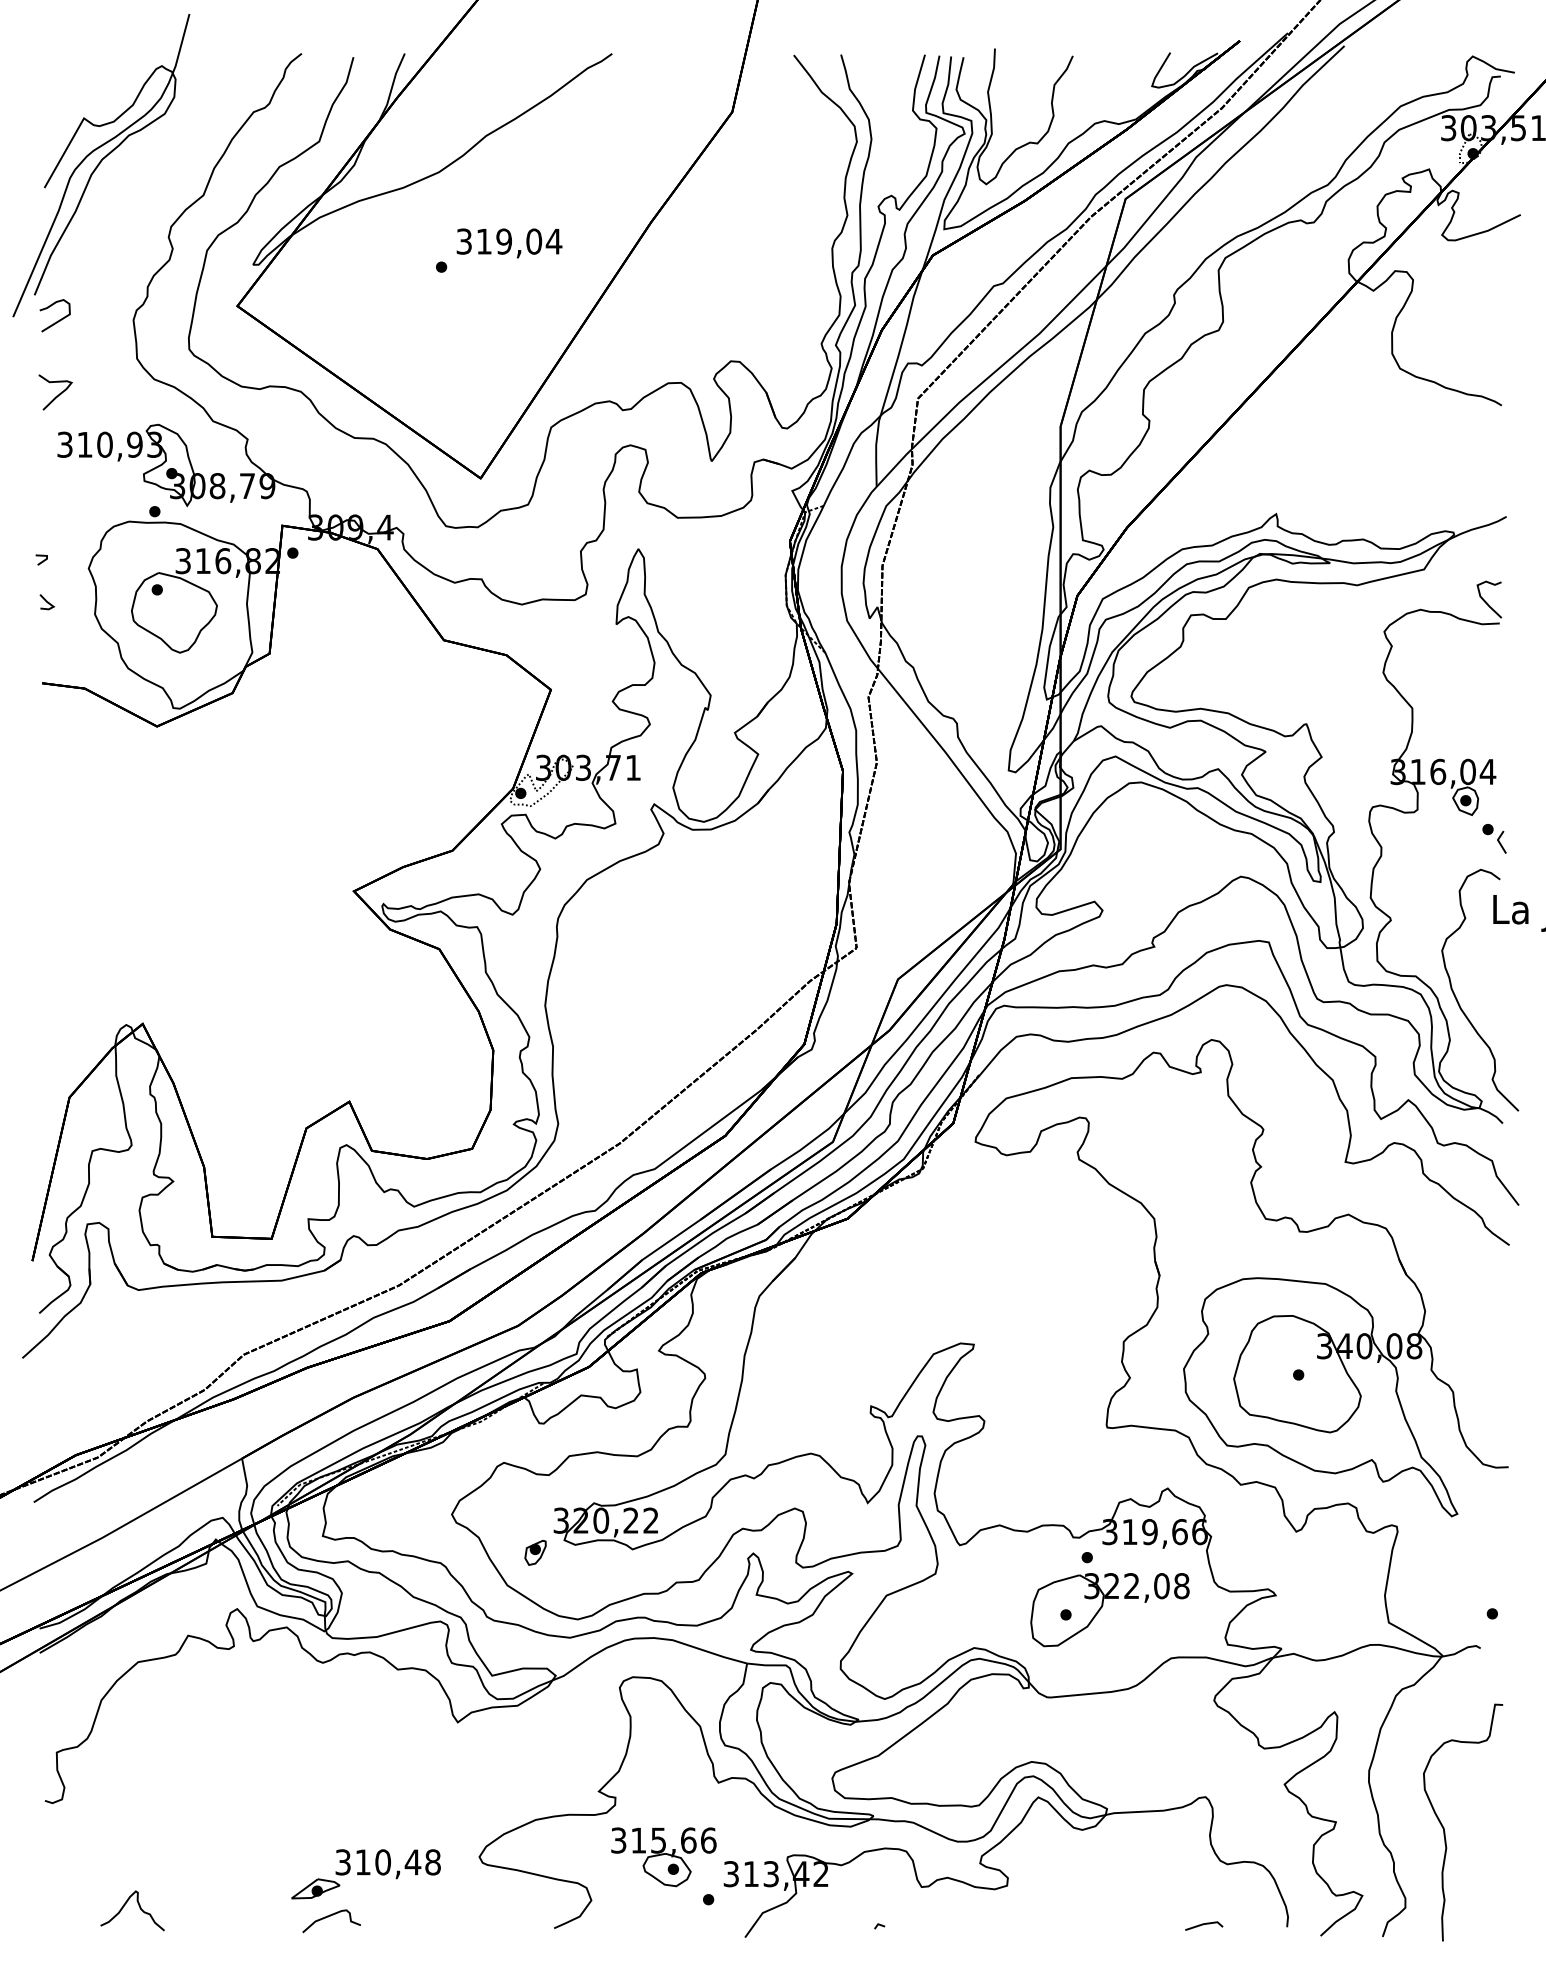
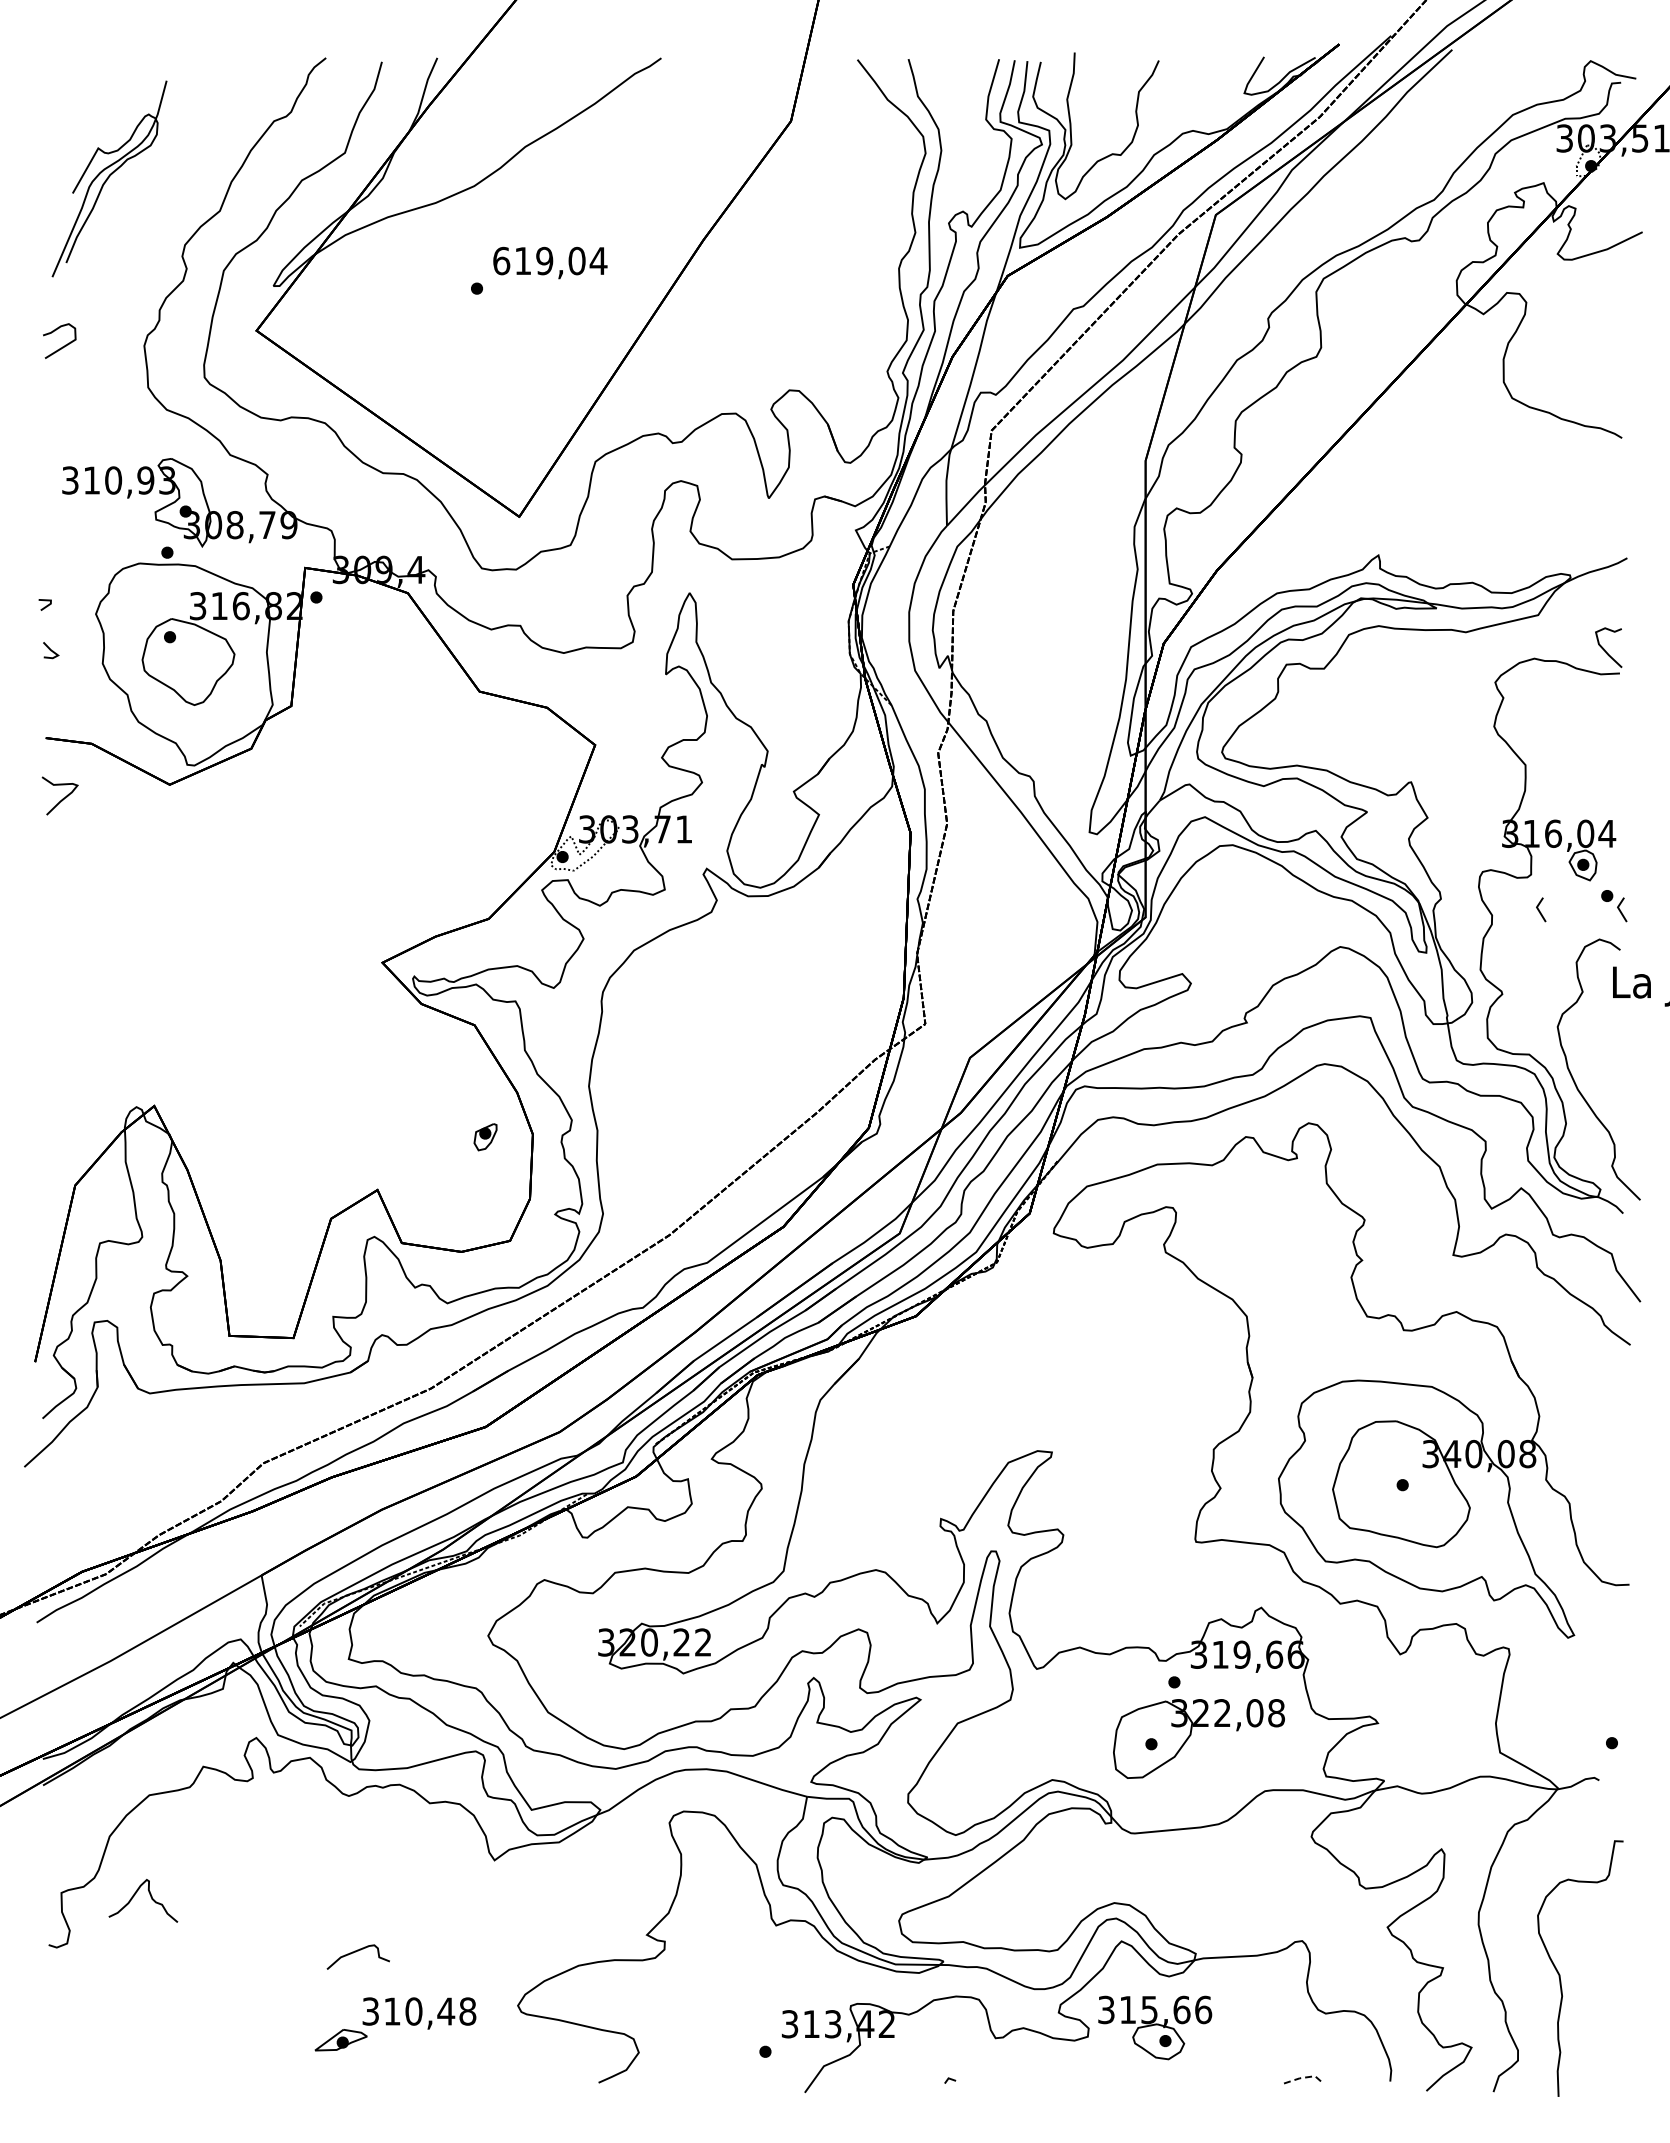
part: (101, 165) -> (109, 178), size x0.6
text: (464, 241) -> (501, 260), 319,04 -> 619,04
curve: (57, 394) -> (62, 798), moved
line: (1425, 842) -> (1539, 909), added
part: (535, 1553) -> (485, 1137), moved
part: (664, 1856) -> (1155, 2027), moved
curve: (139, 1907) -> (150, 1897), moved
curve: (329, 1916) -> (356, 1952), moved
line: (1204, 1924) -> (1300, 2078), solid -> dashed

